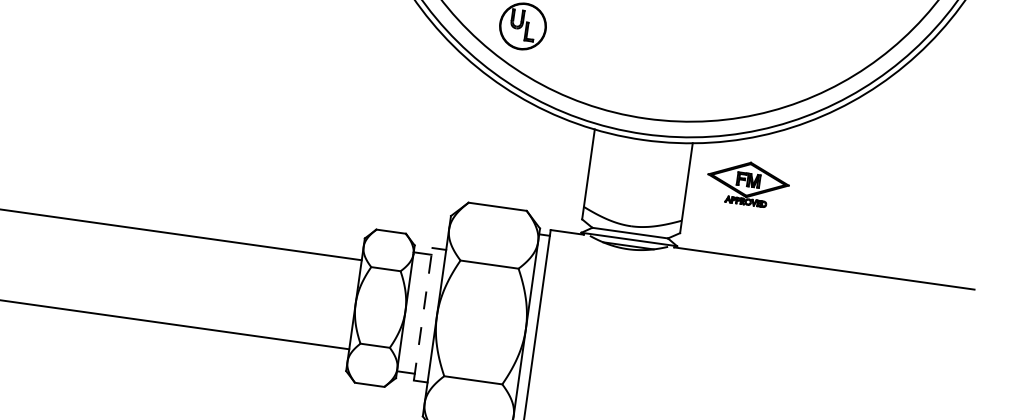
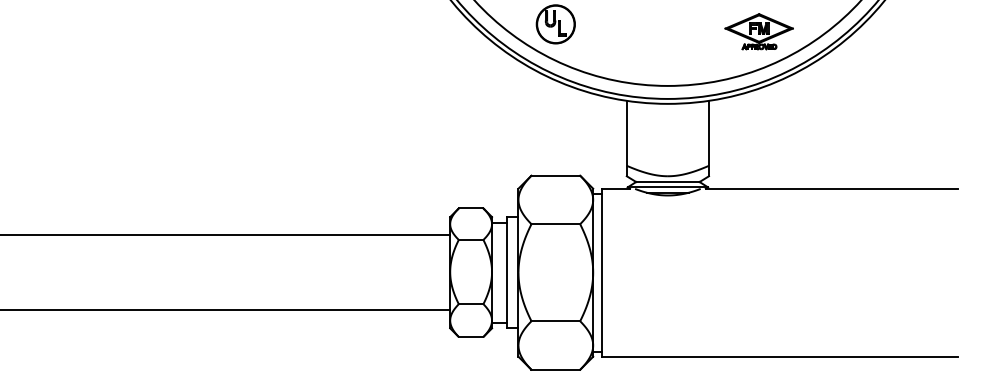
part: (747, 183) -> (758, 31), moved
line: (422, 313) -> (506, 272), dashed -> solid

